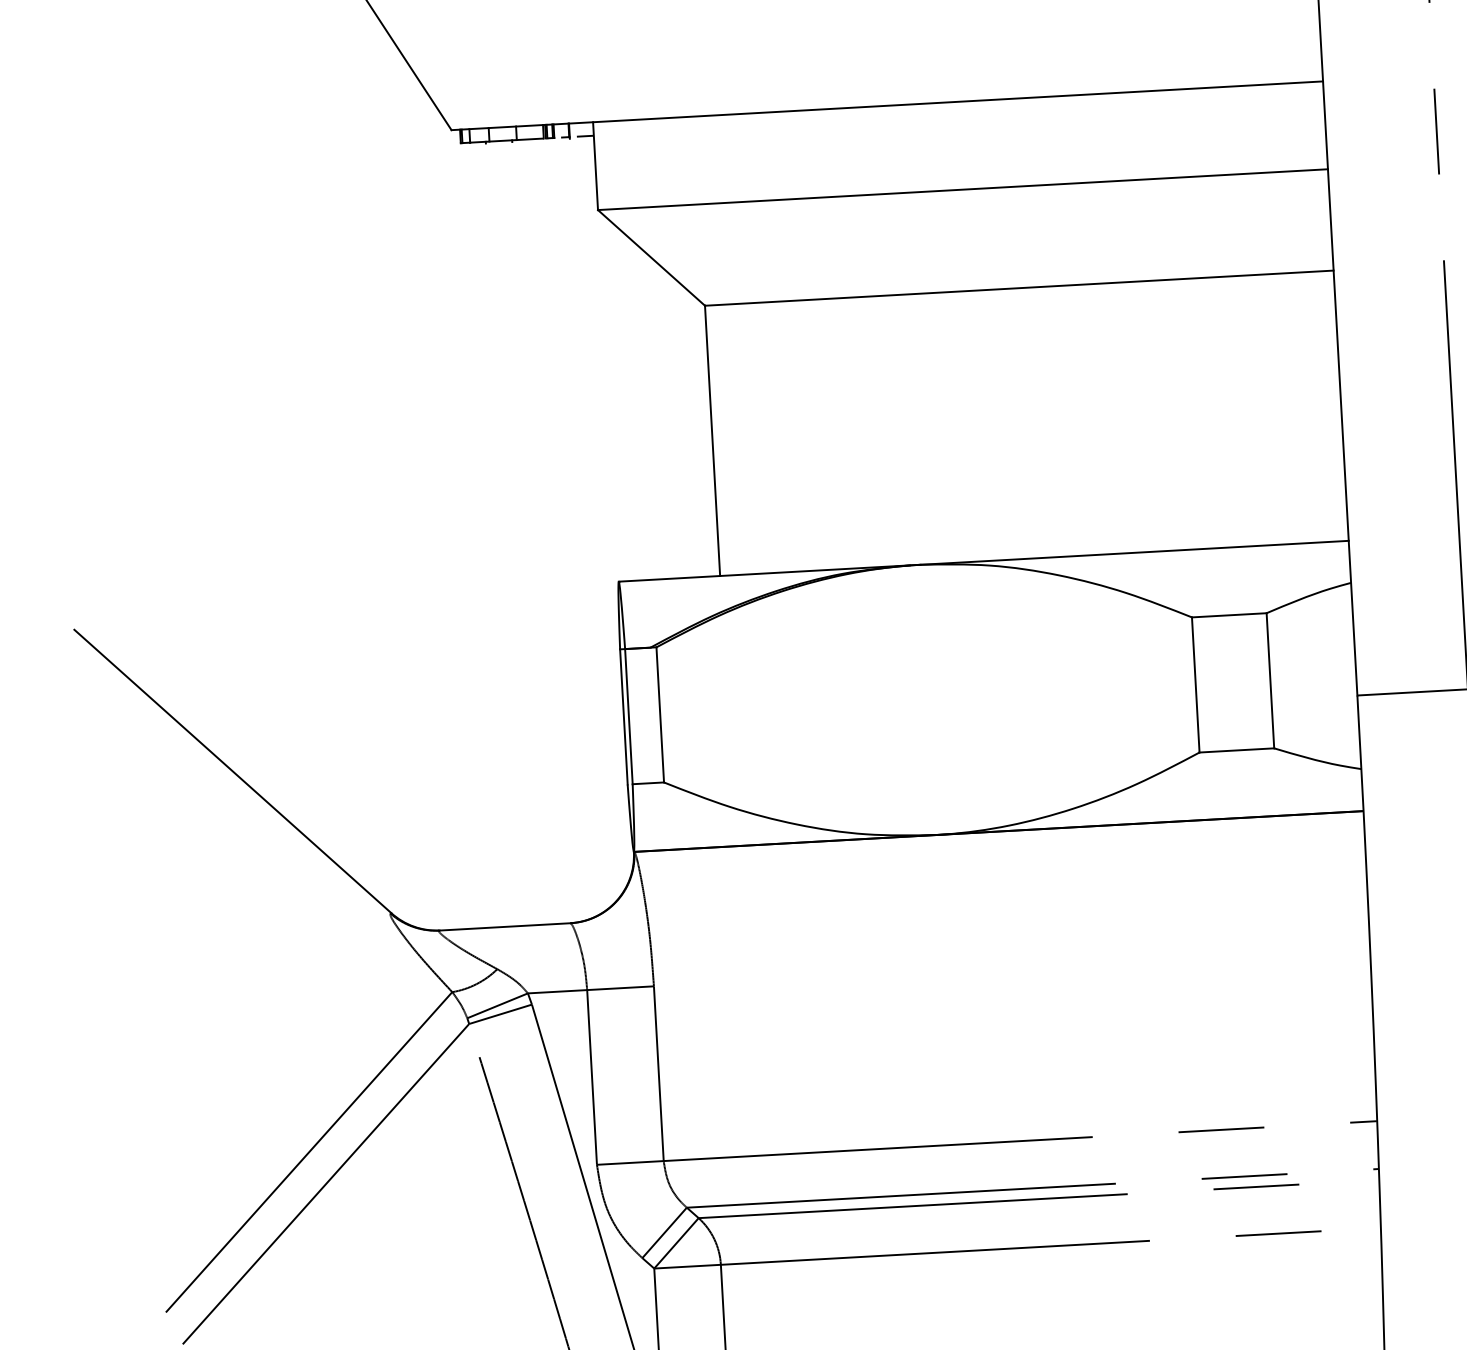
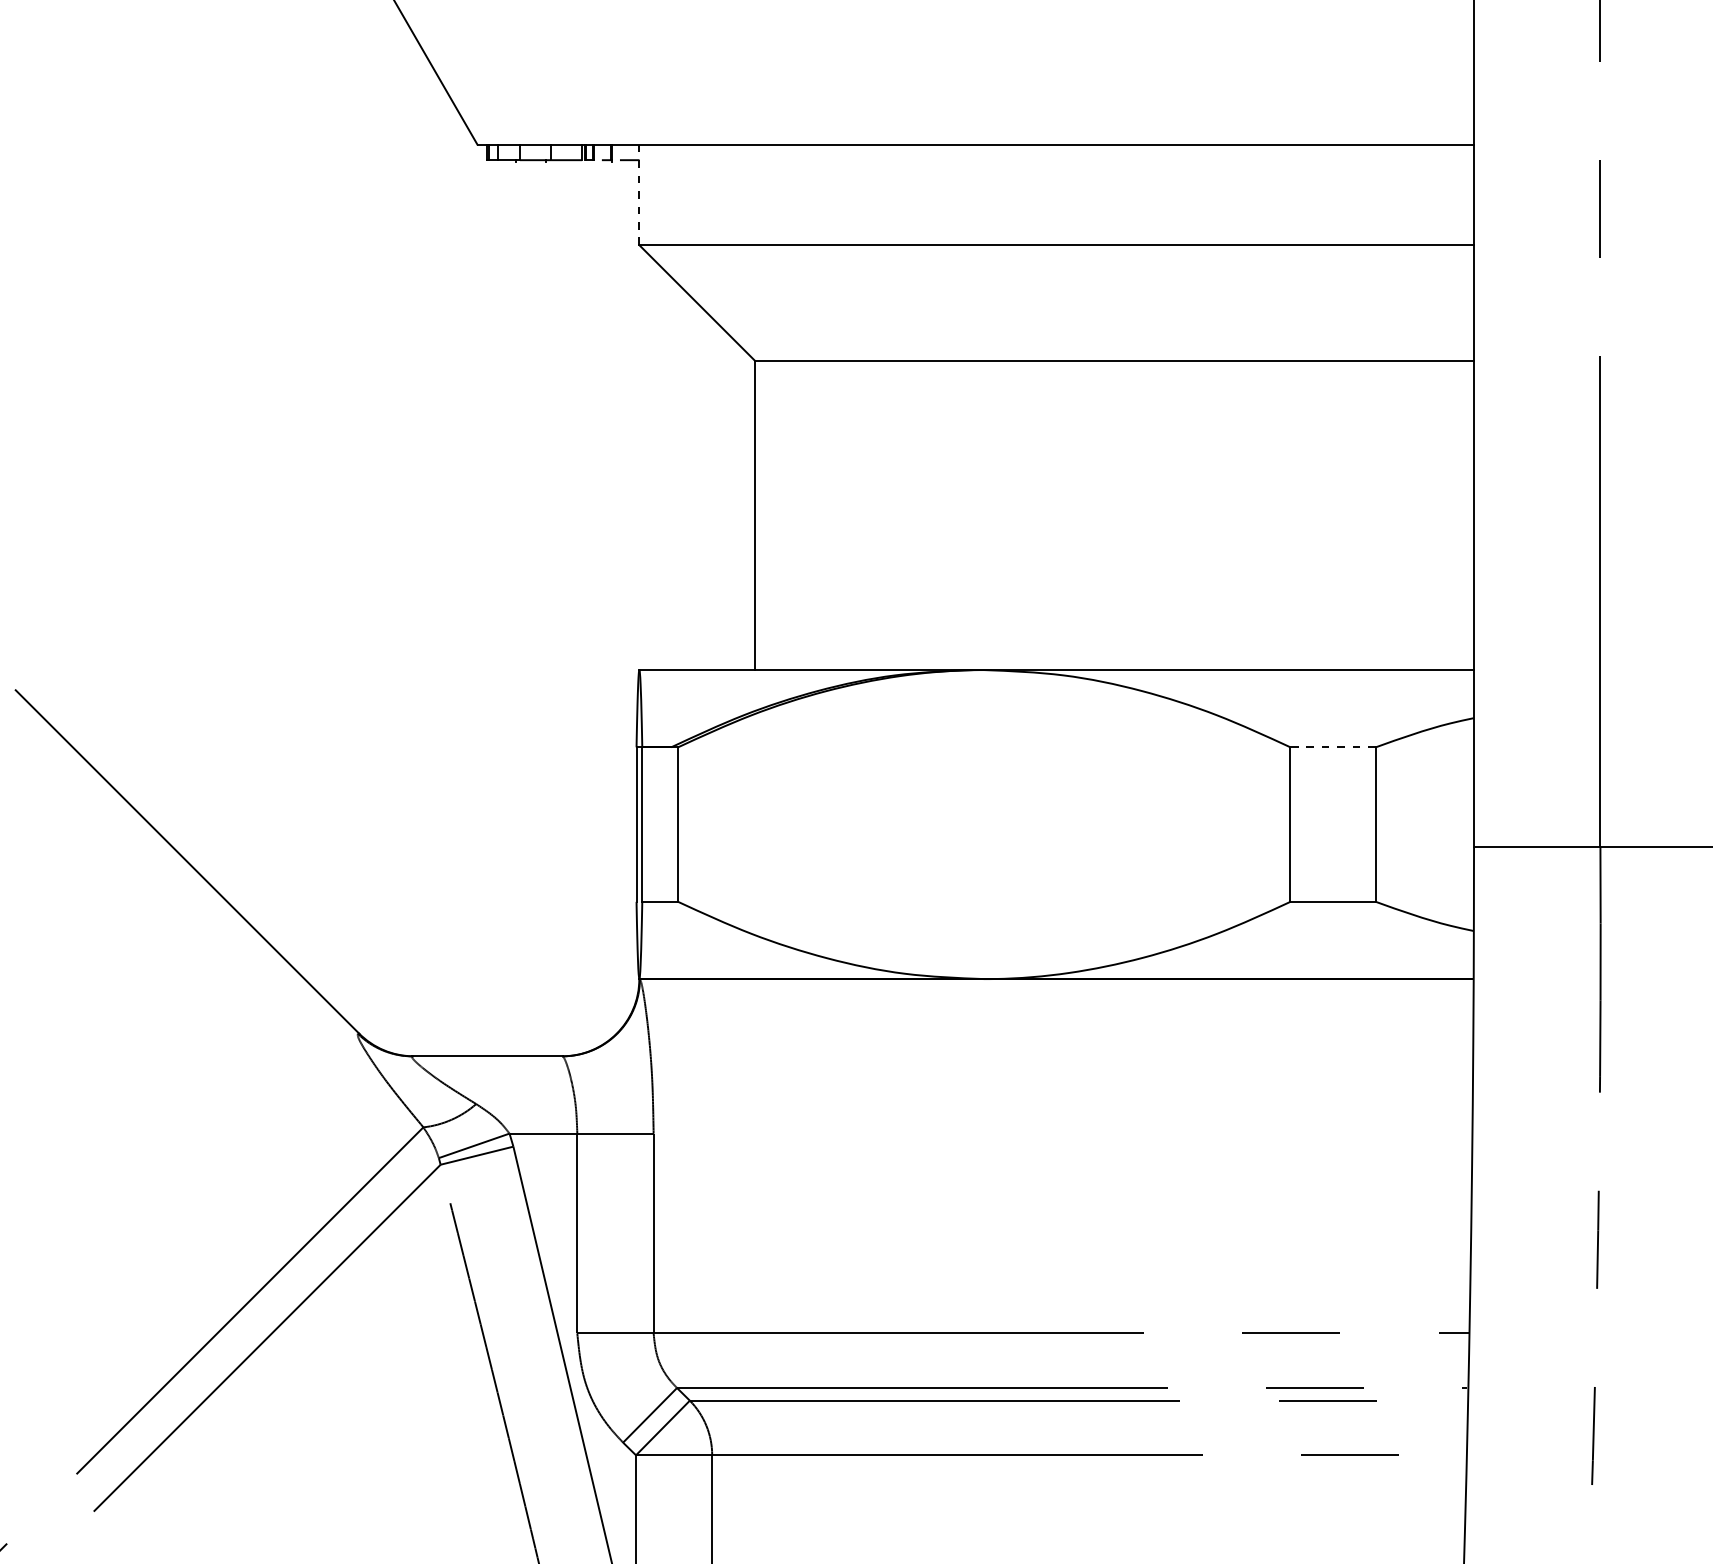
line: (595, 166) -> (639, 195), solid -> dashed
line: (1229, 615) -> (1333, 747), solid -> dashed

